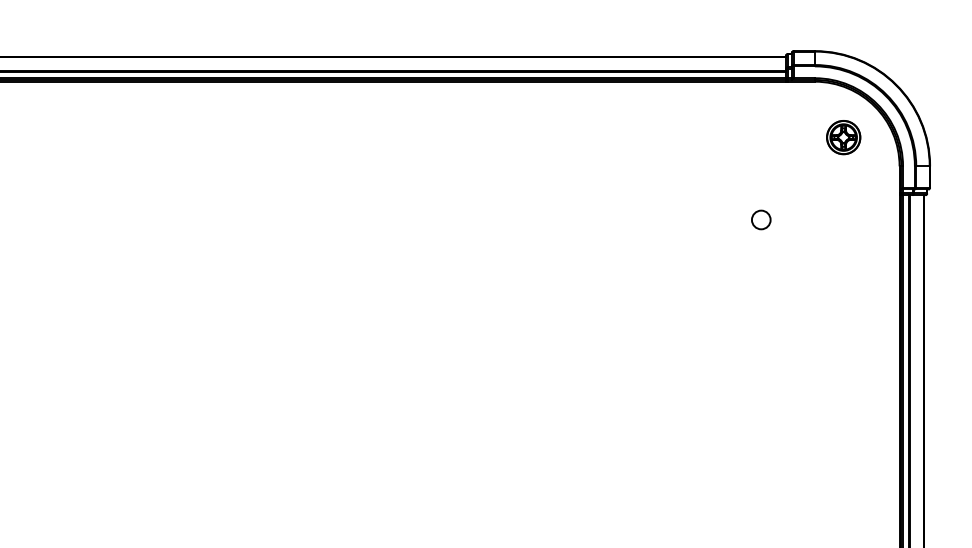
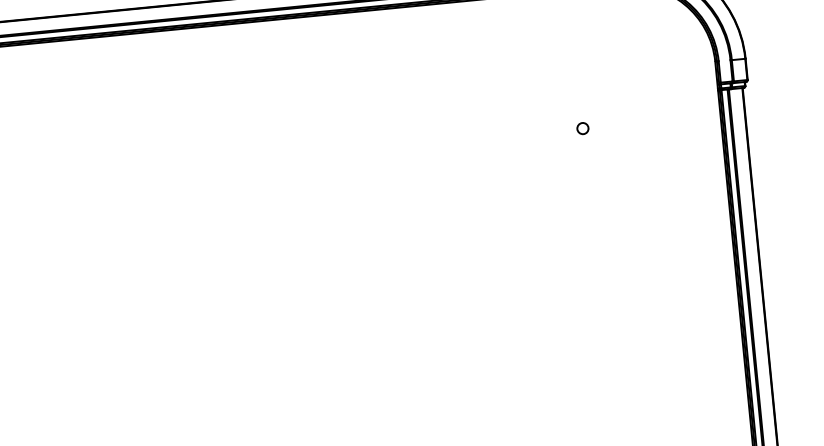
part: (843, 137) -> (656, 38), removed
circle: (761, 219) -> (583, 128), size x0.6

